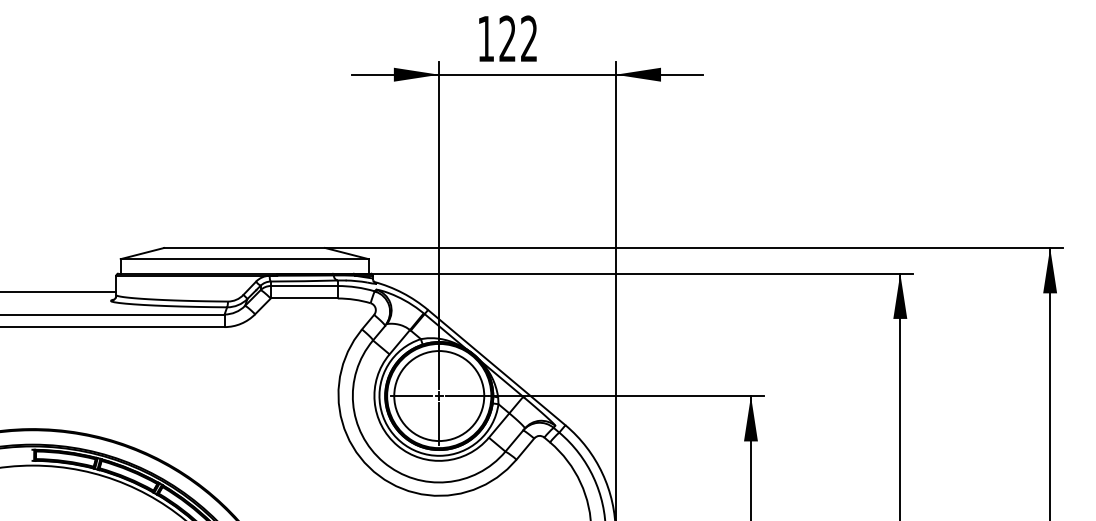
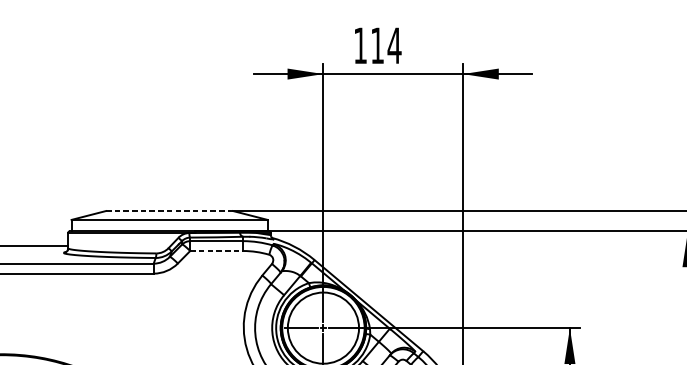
text: (518, 38) -> (386, 45), 122 -> 114
line: (245, 247) -> (170, 210), solid -> dashed
line: (304, 298) -> (216, 251), solid -> dashed

